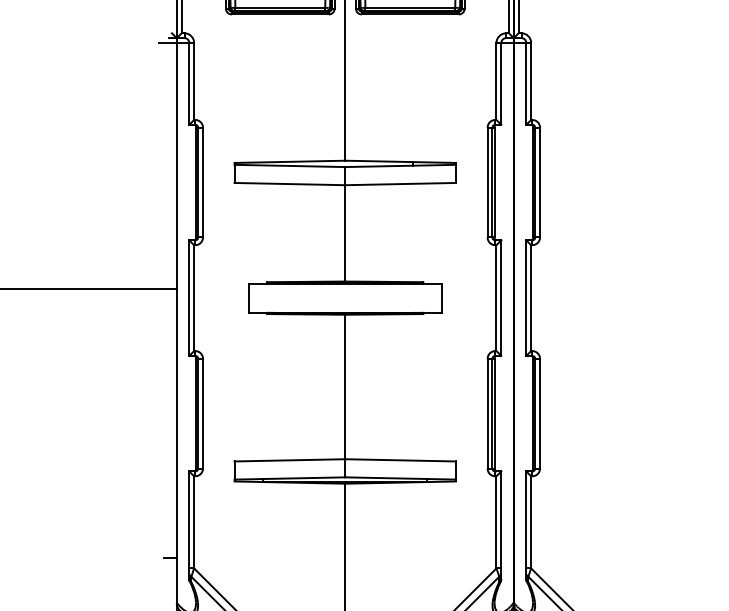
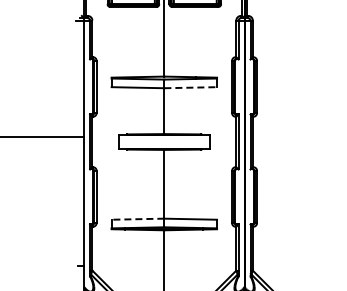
line: (402, 183) -> (191, 87), solid -> dashed
line: (288, 460) -> (137, 219), solid -> dashed

